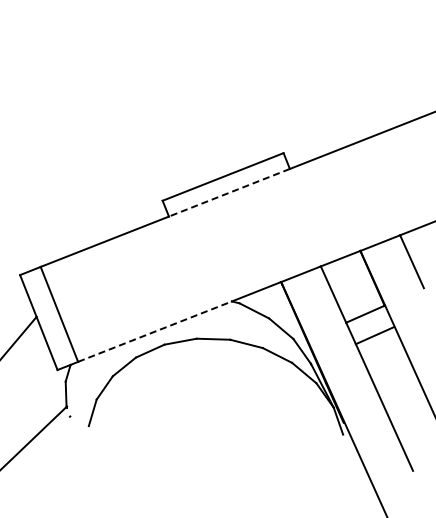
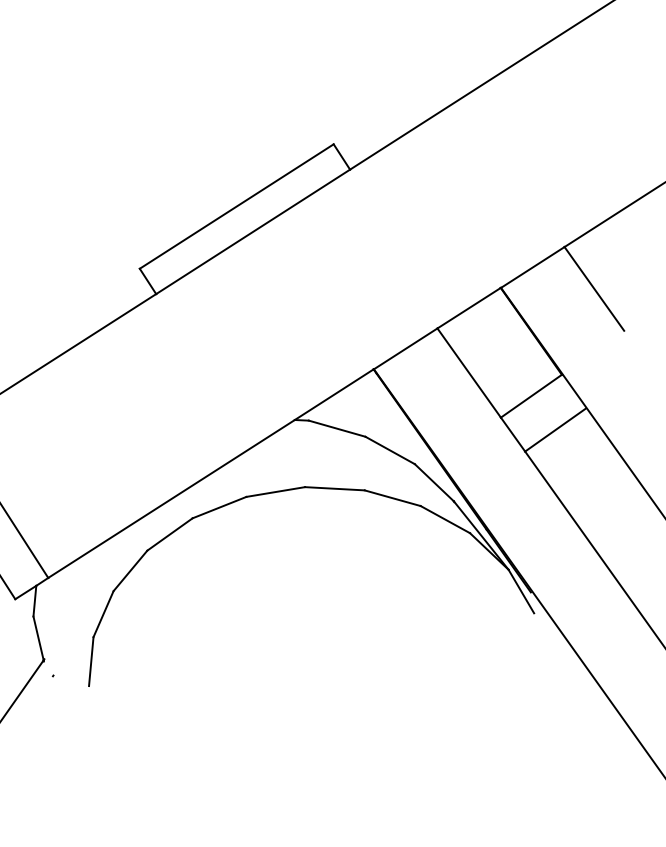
line: (229, 192) -> (253, 231), dashed -> solid
line: (155, 331) -> (172, 498), dashed -> solid

